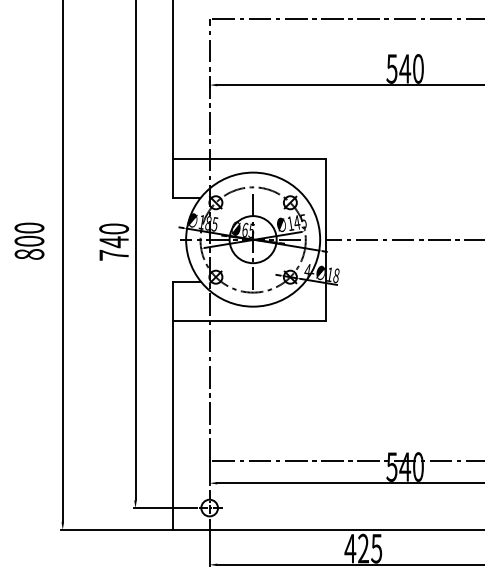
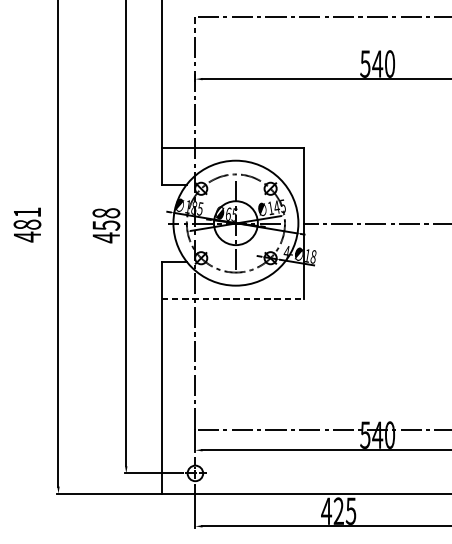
text: (29, 241) -> (27, 224), 800 -> 481
text: (114, 242) -> (106, 225), 740 -> 458
line: (250, 320) -> (233, 298), solid -> dashed

